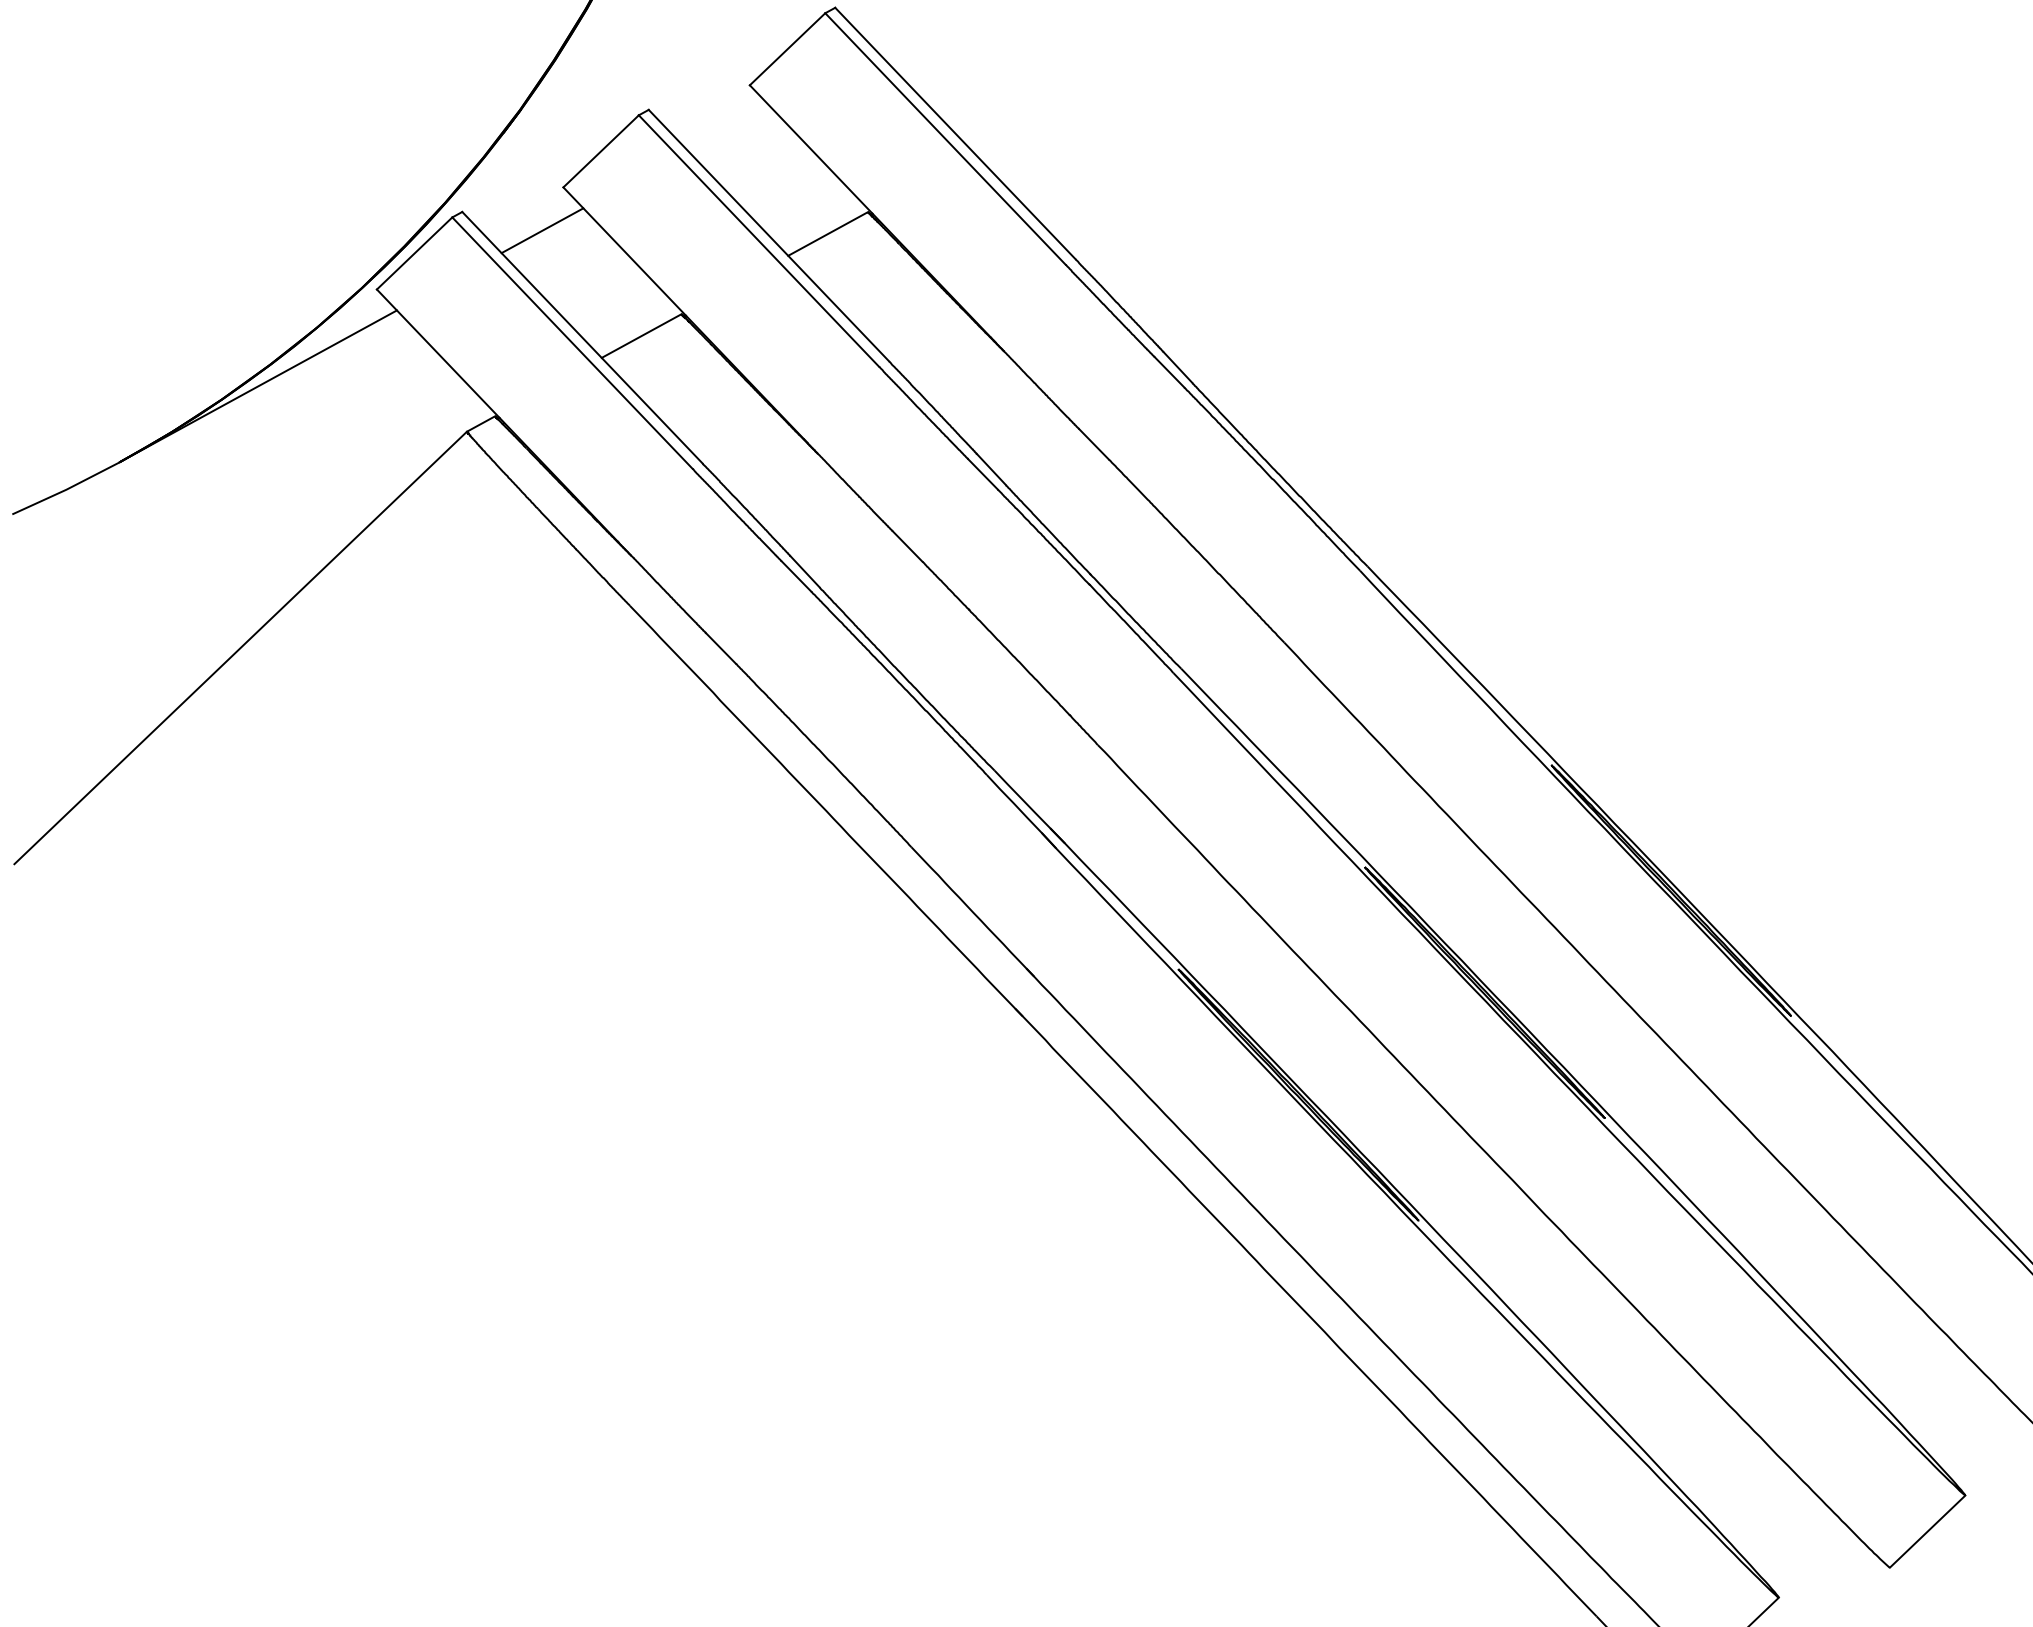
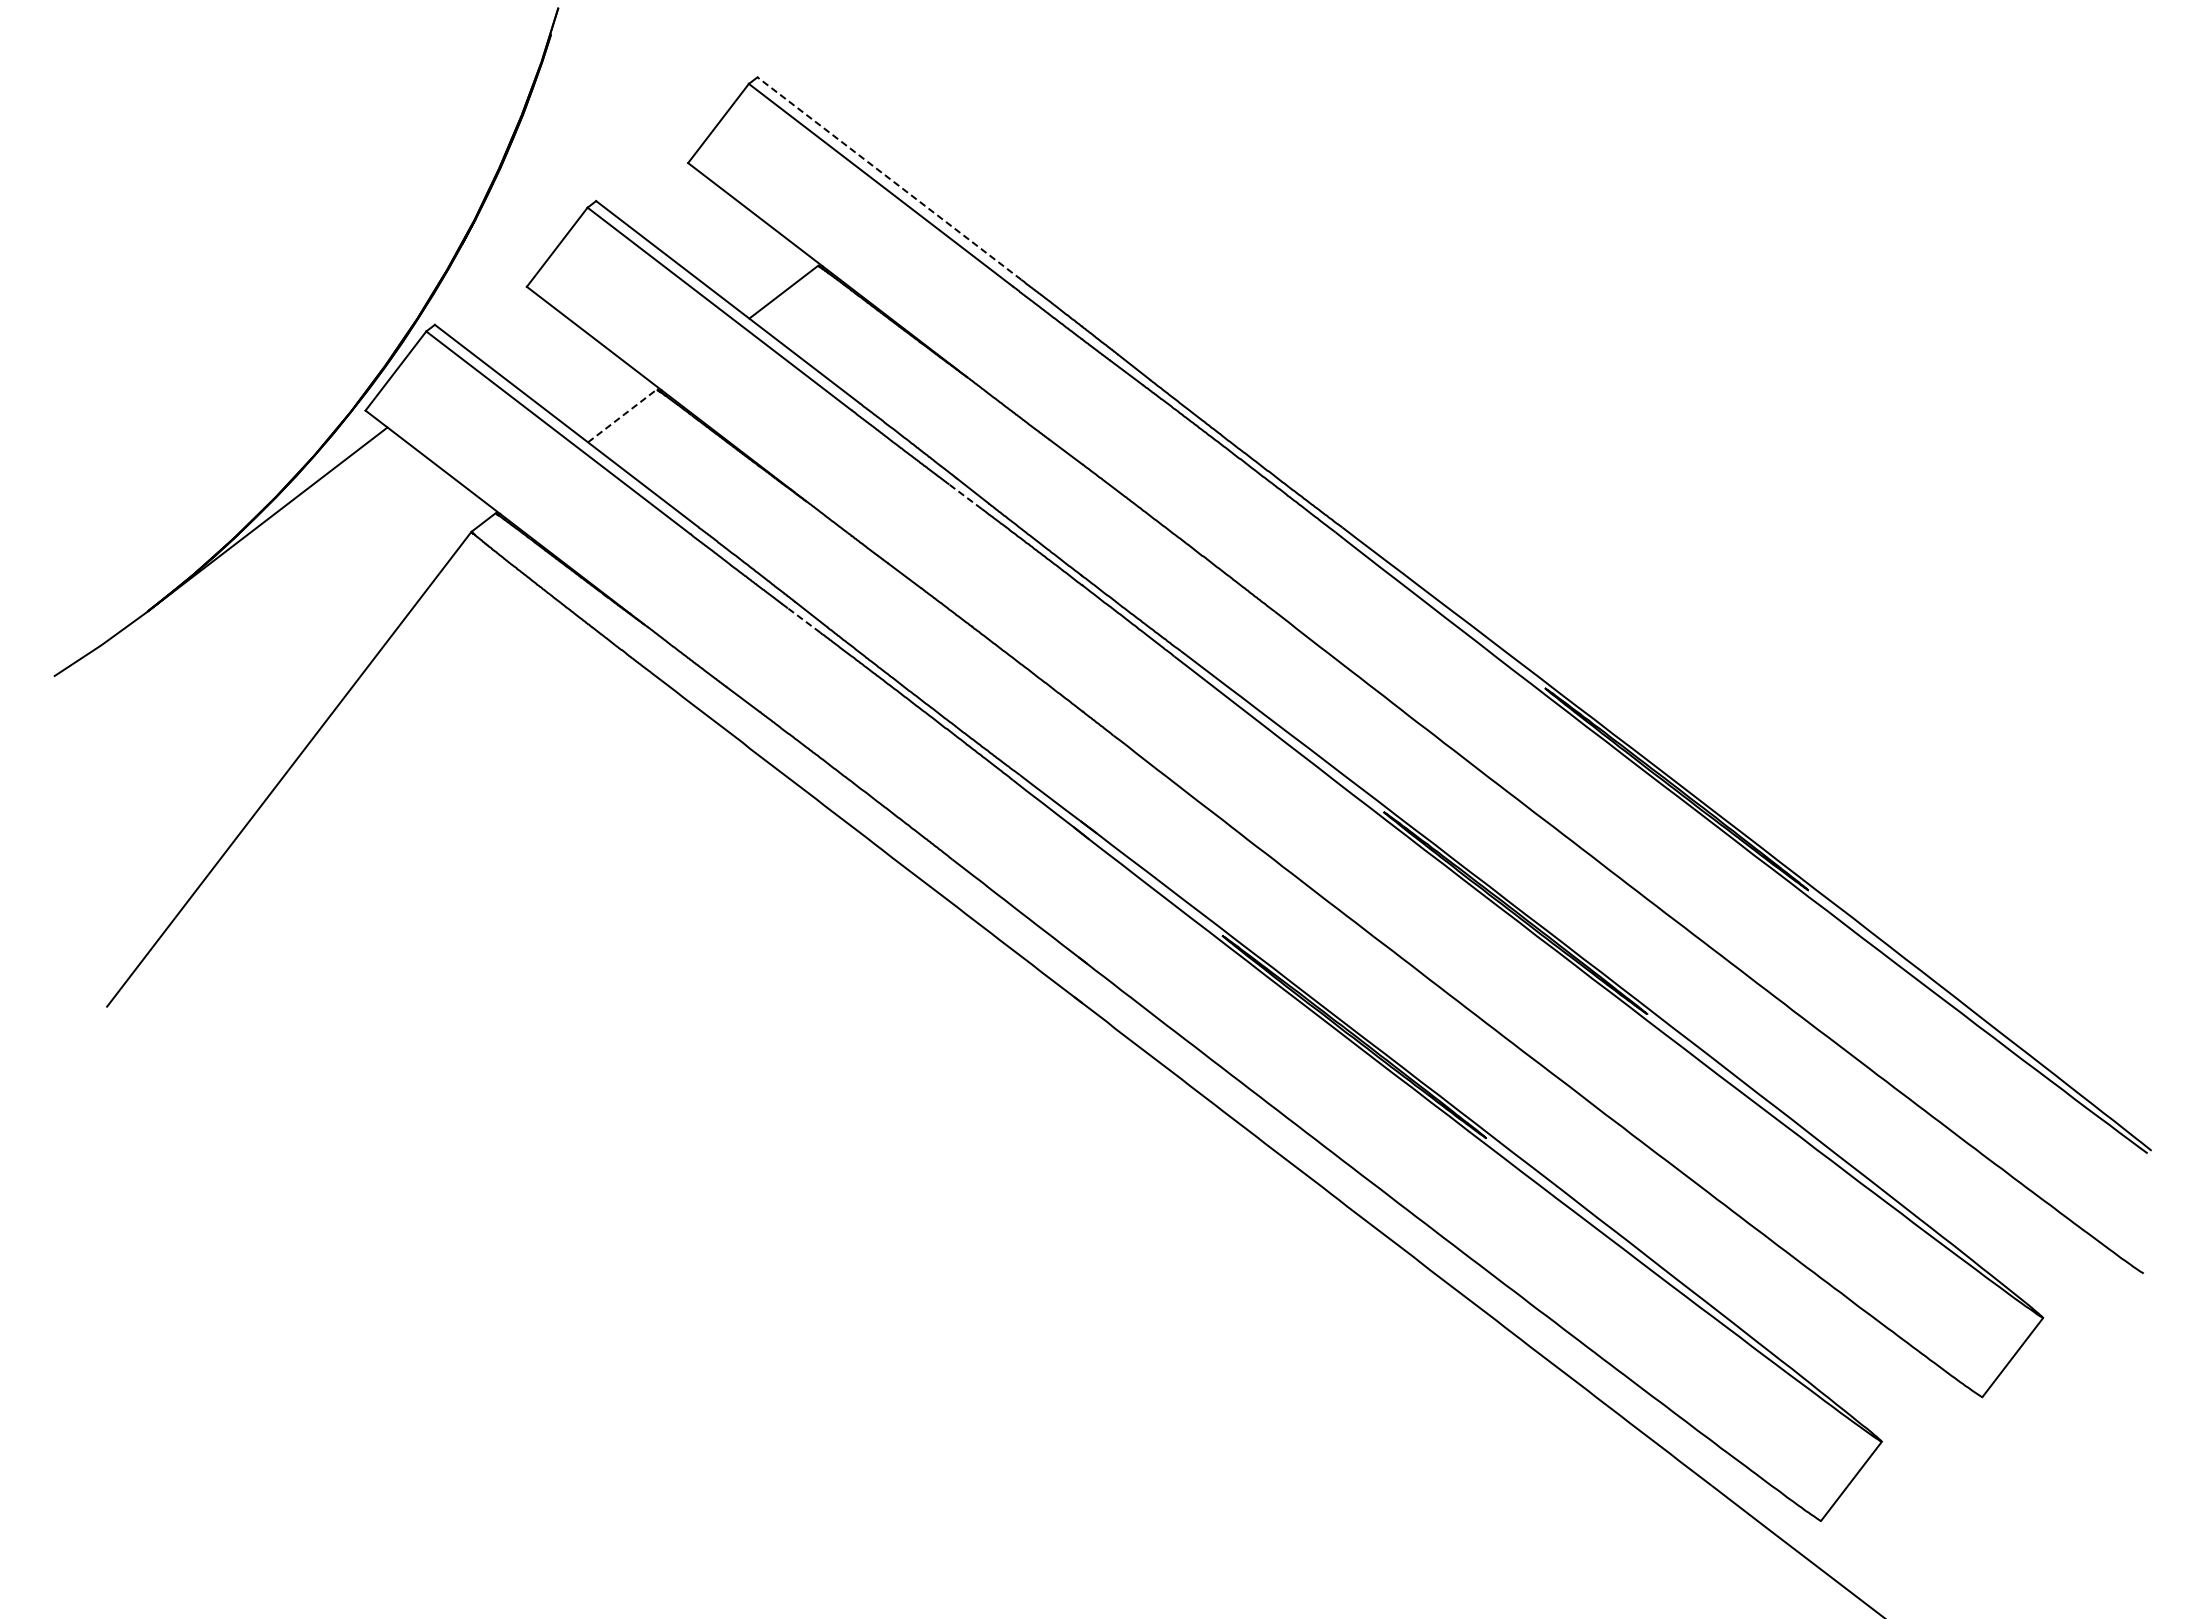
line: (955, 133) -> (889, 178), solid -> dashed
line: (542, 230) -> (513, 330), removed
line: (641, 335) -> (622, 415), solid -> dashed
line: (983, 474) -> (965, 496), solid -> dashed
line: (795, 576) -> (803, 620), solid -> dashed

